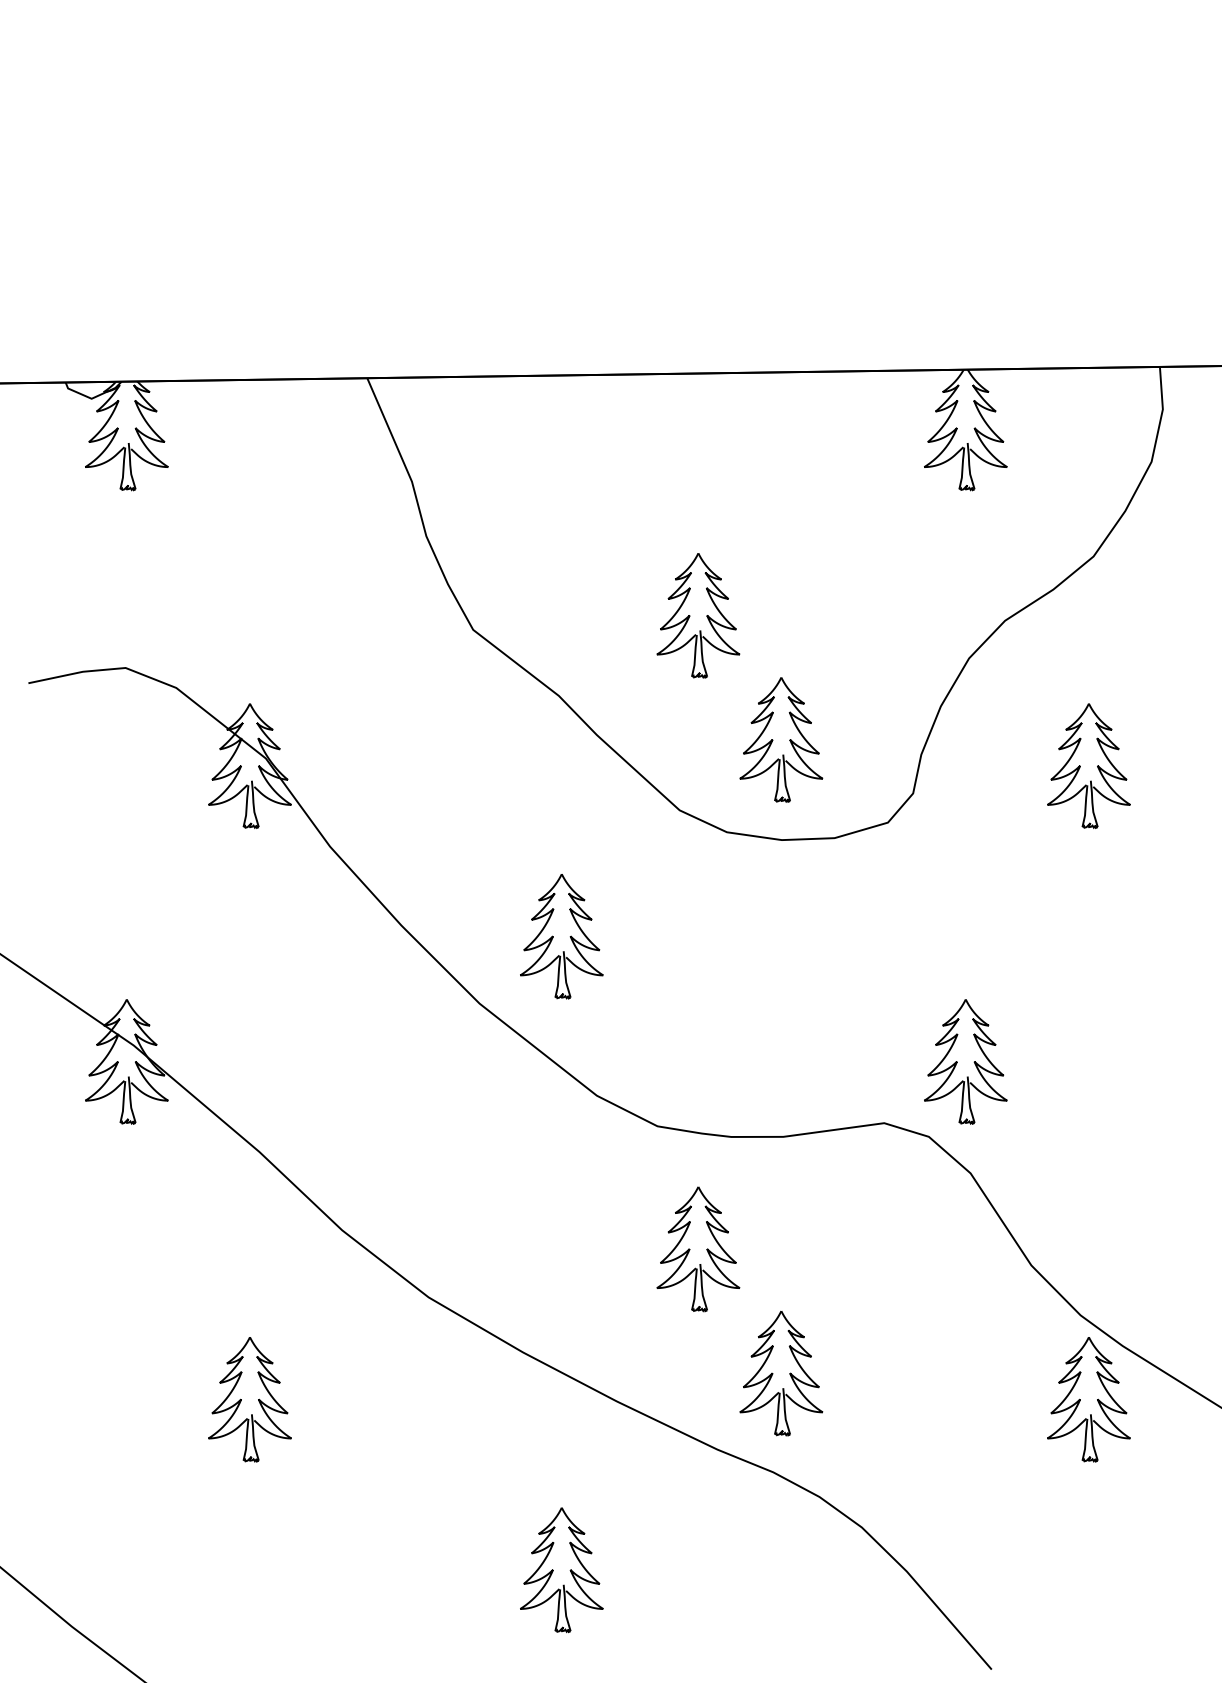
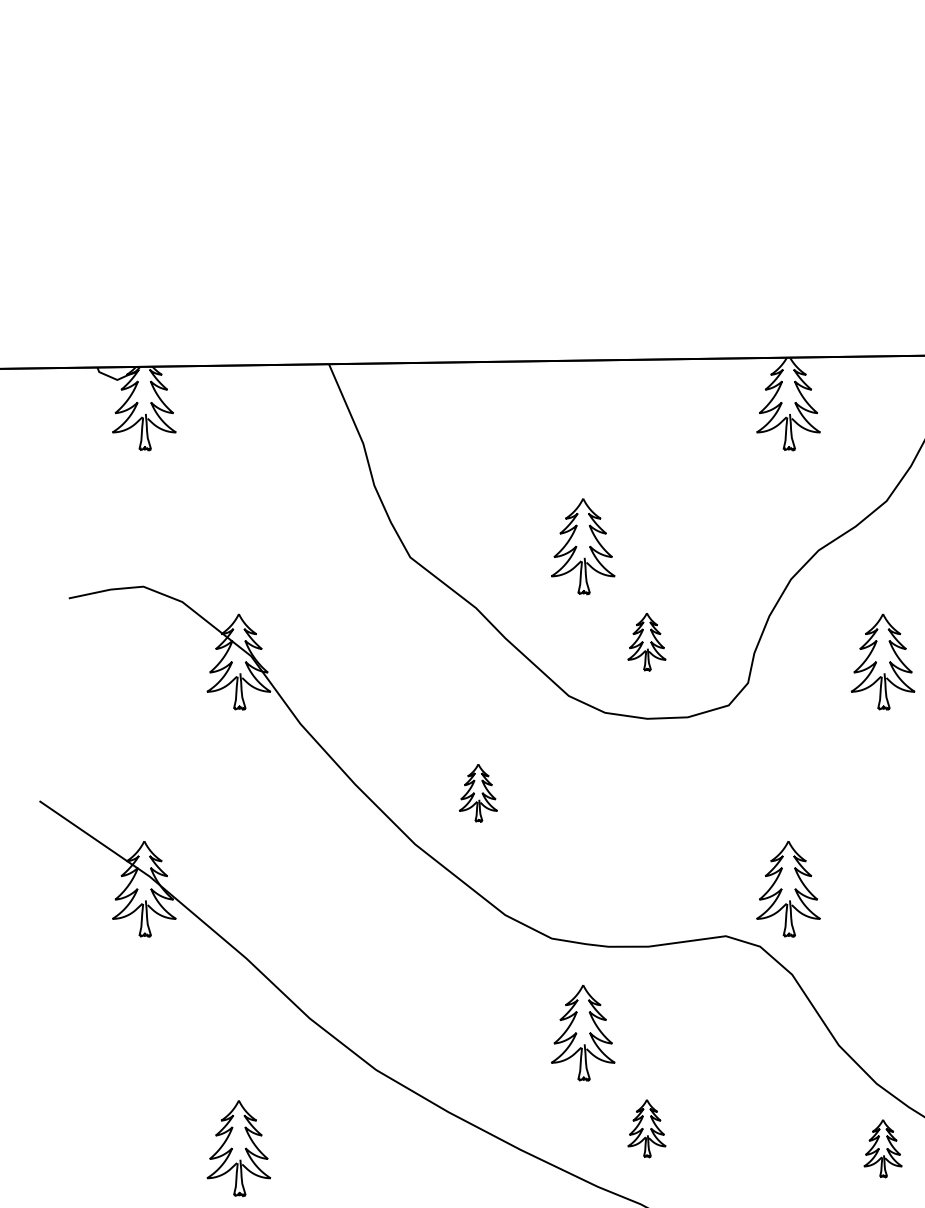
part: (781, 739) -> (647, 641), size x0.6
part: (561, 936) -> (478, 792), size x0.6
part: (781, 1373) -> (647, 1128), size x0.6
part: (1088, 1399) -> (882, 1148), size x0.6

